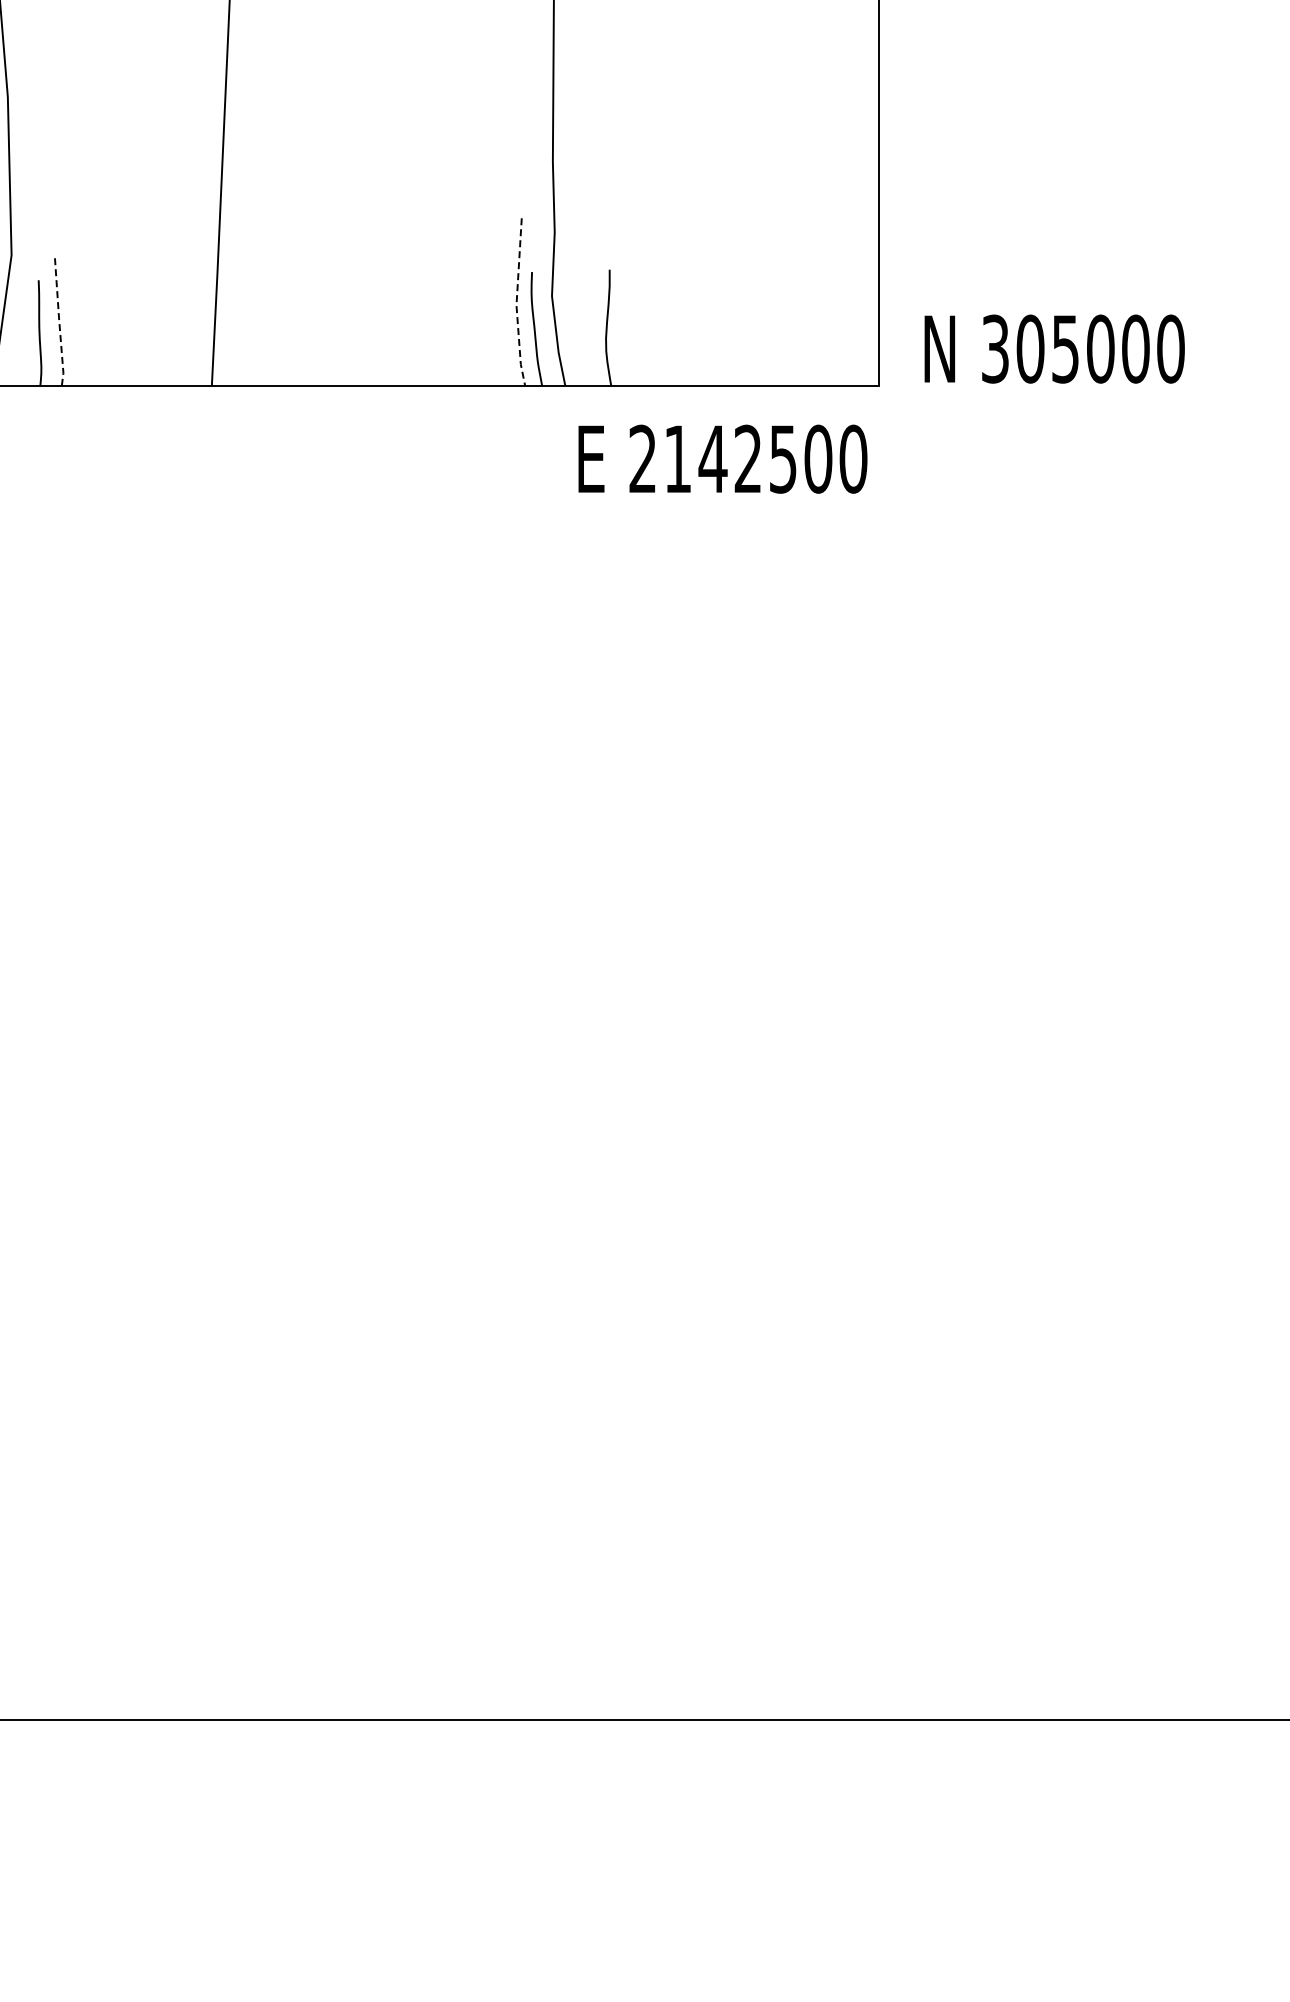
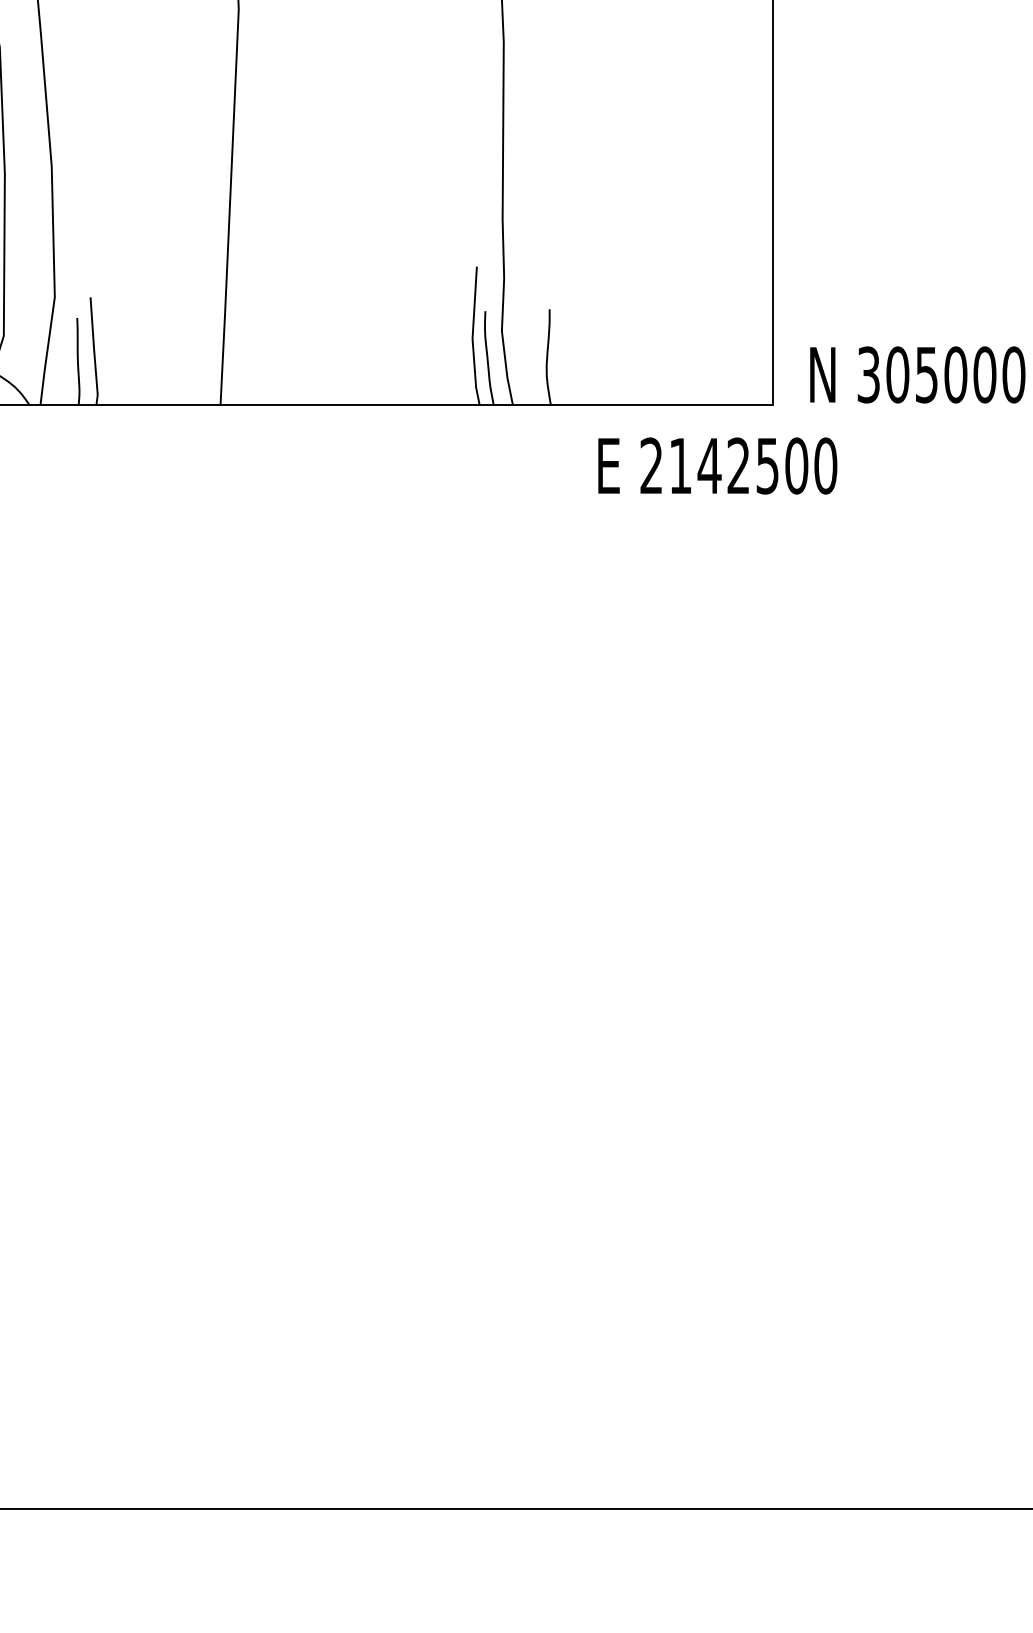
line: (516, 303) -> (472, 337), dashed -> solid
line: (59, 320) -> (94, 351), dashed -> solid
text: (722, 458) -> (717, 465), moved

